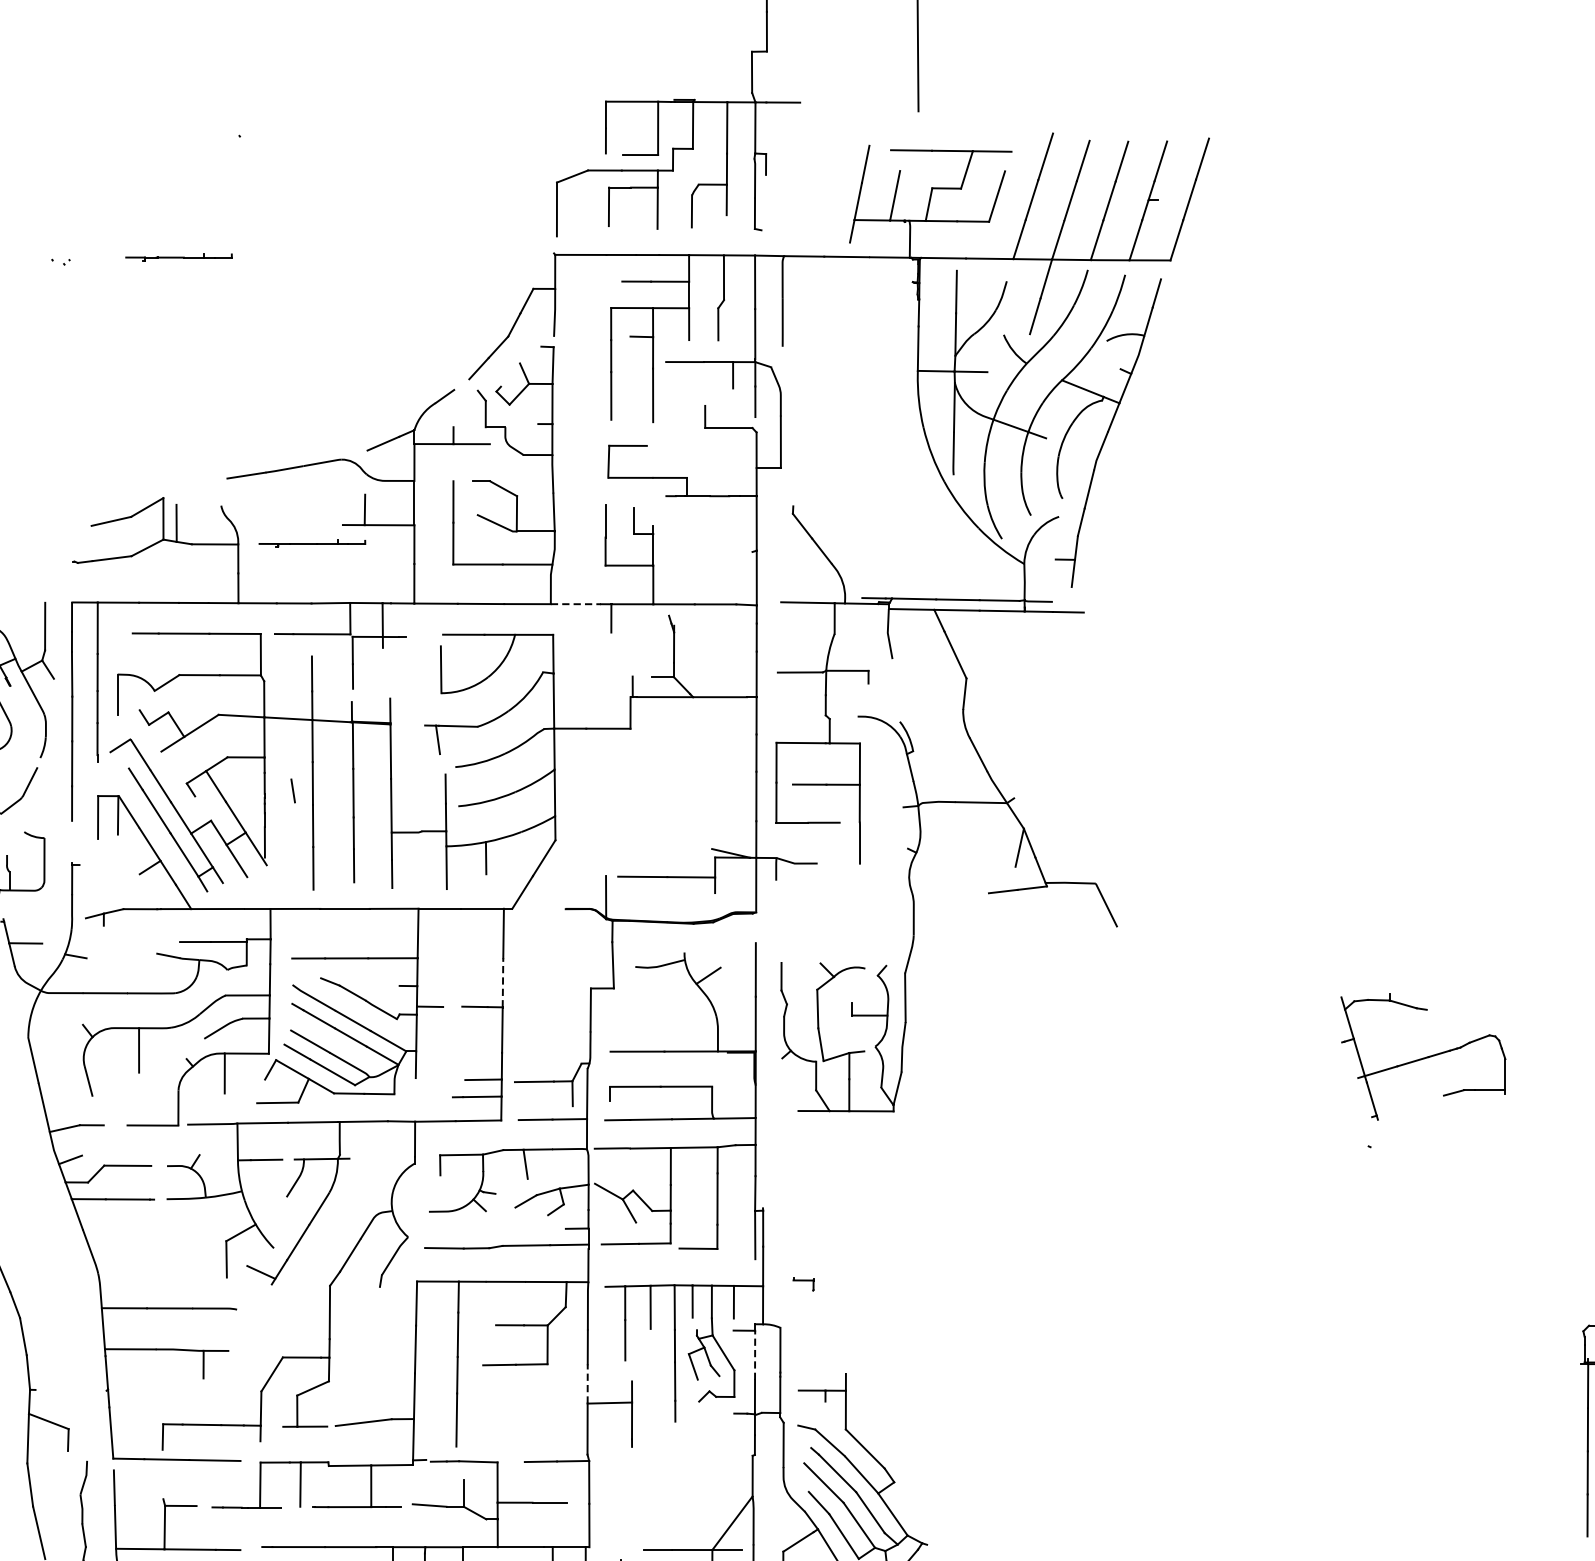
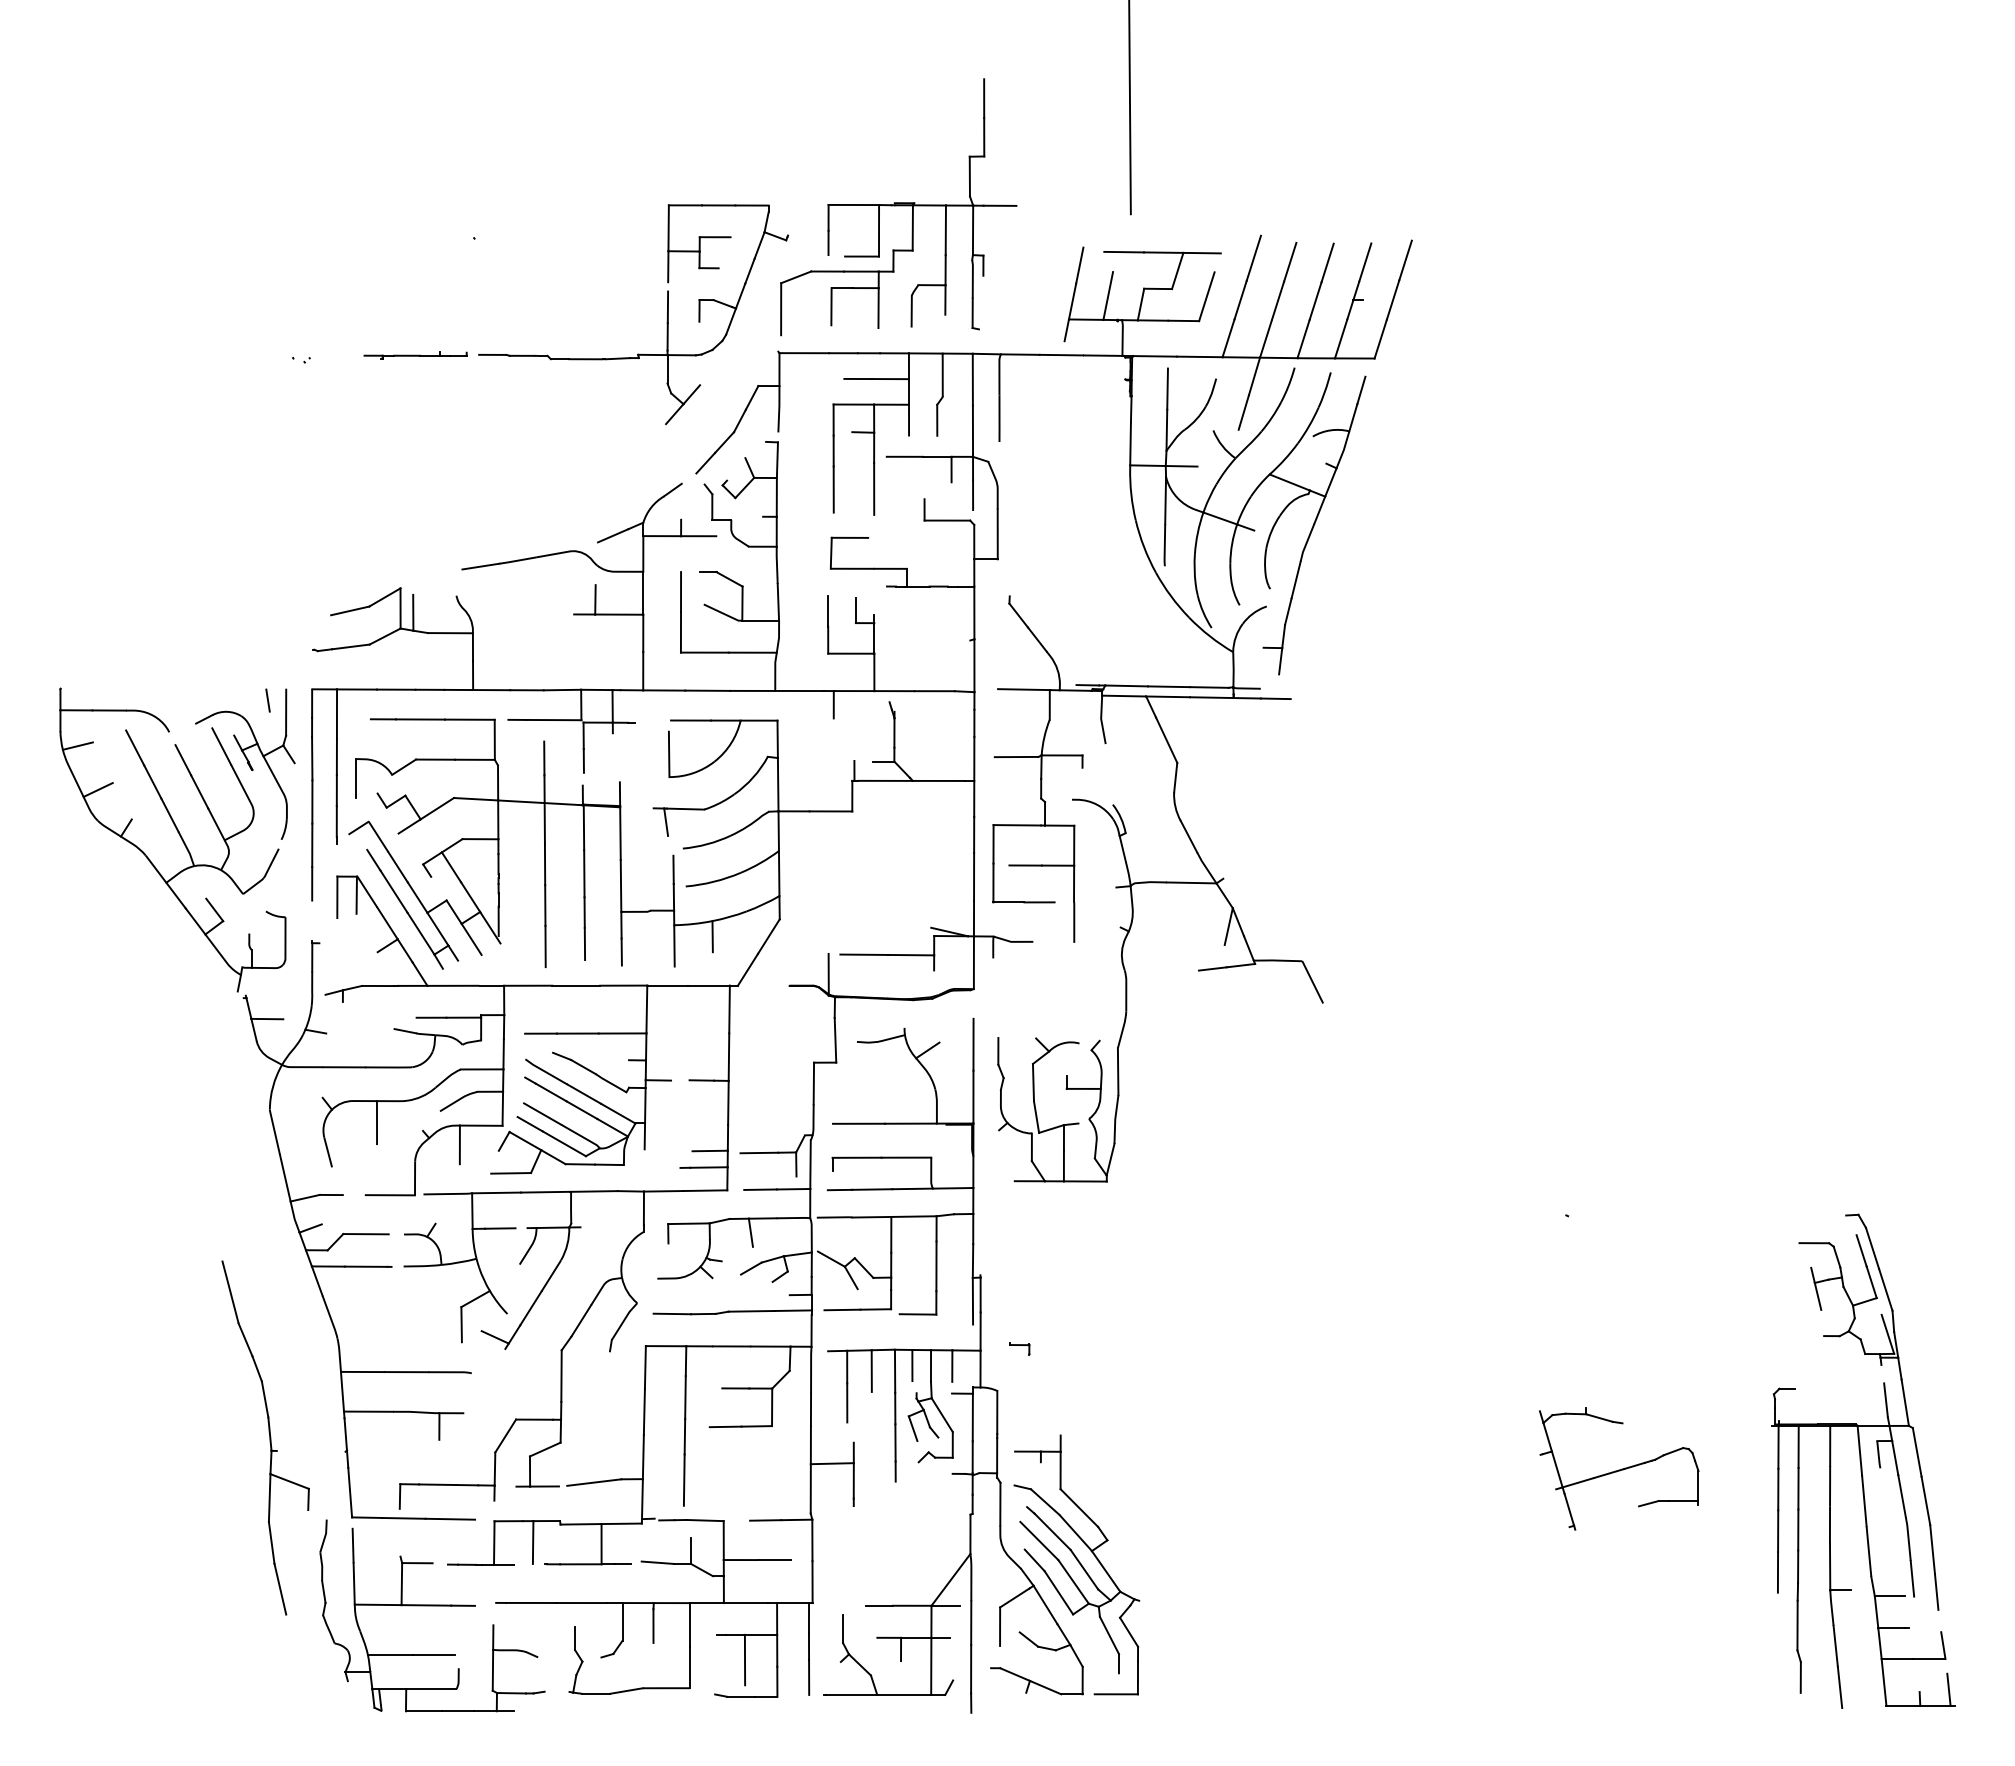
part: (438, 222) -> (666, 321), added
part: (312, 543) -> (544, 632), removed
line: (575, 604) -> (799, 691), dashed -> solid
line: (292, 790) -> (267, 700), moved
line: (502, 983) -> (728, 1057), dashed -> solid
part: (1423, 1056) -> (1619, 1468), moved
line: (754, 1355) -> (972, 1417), dashed -> solid
line: (587, 1384) -> (810, 1445), dashed -> solid

